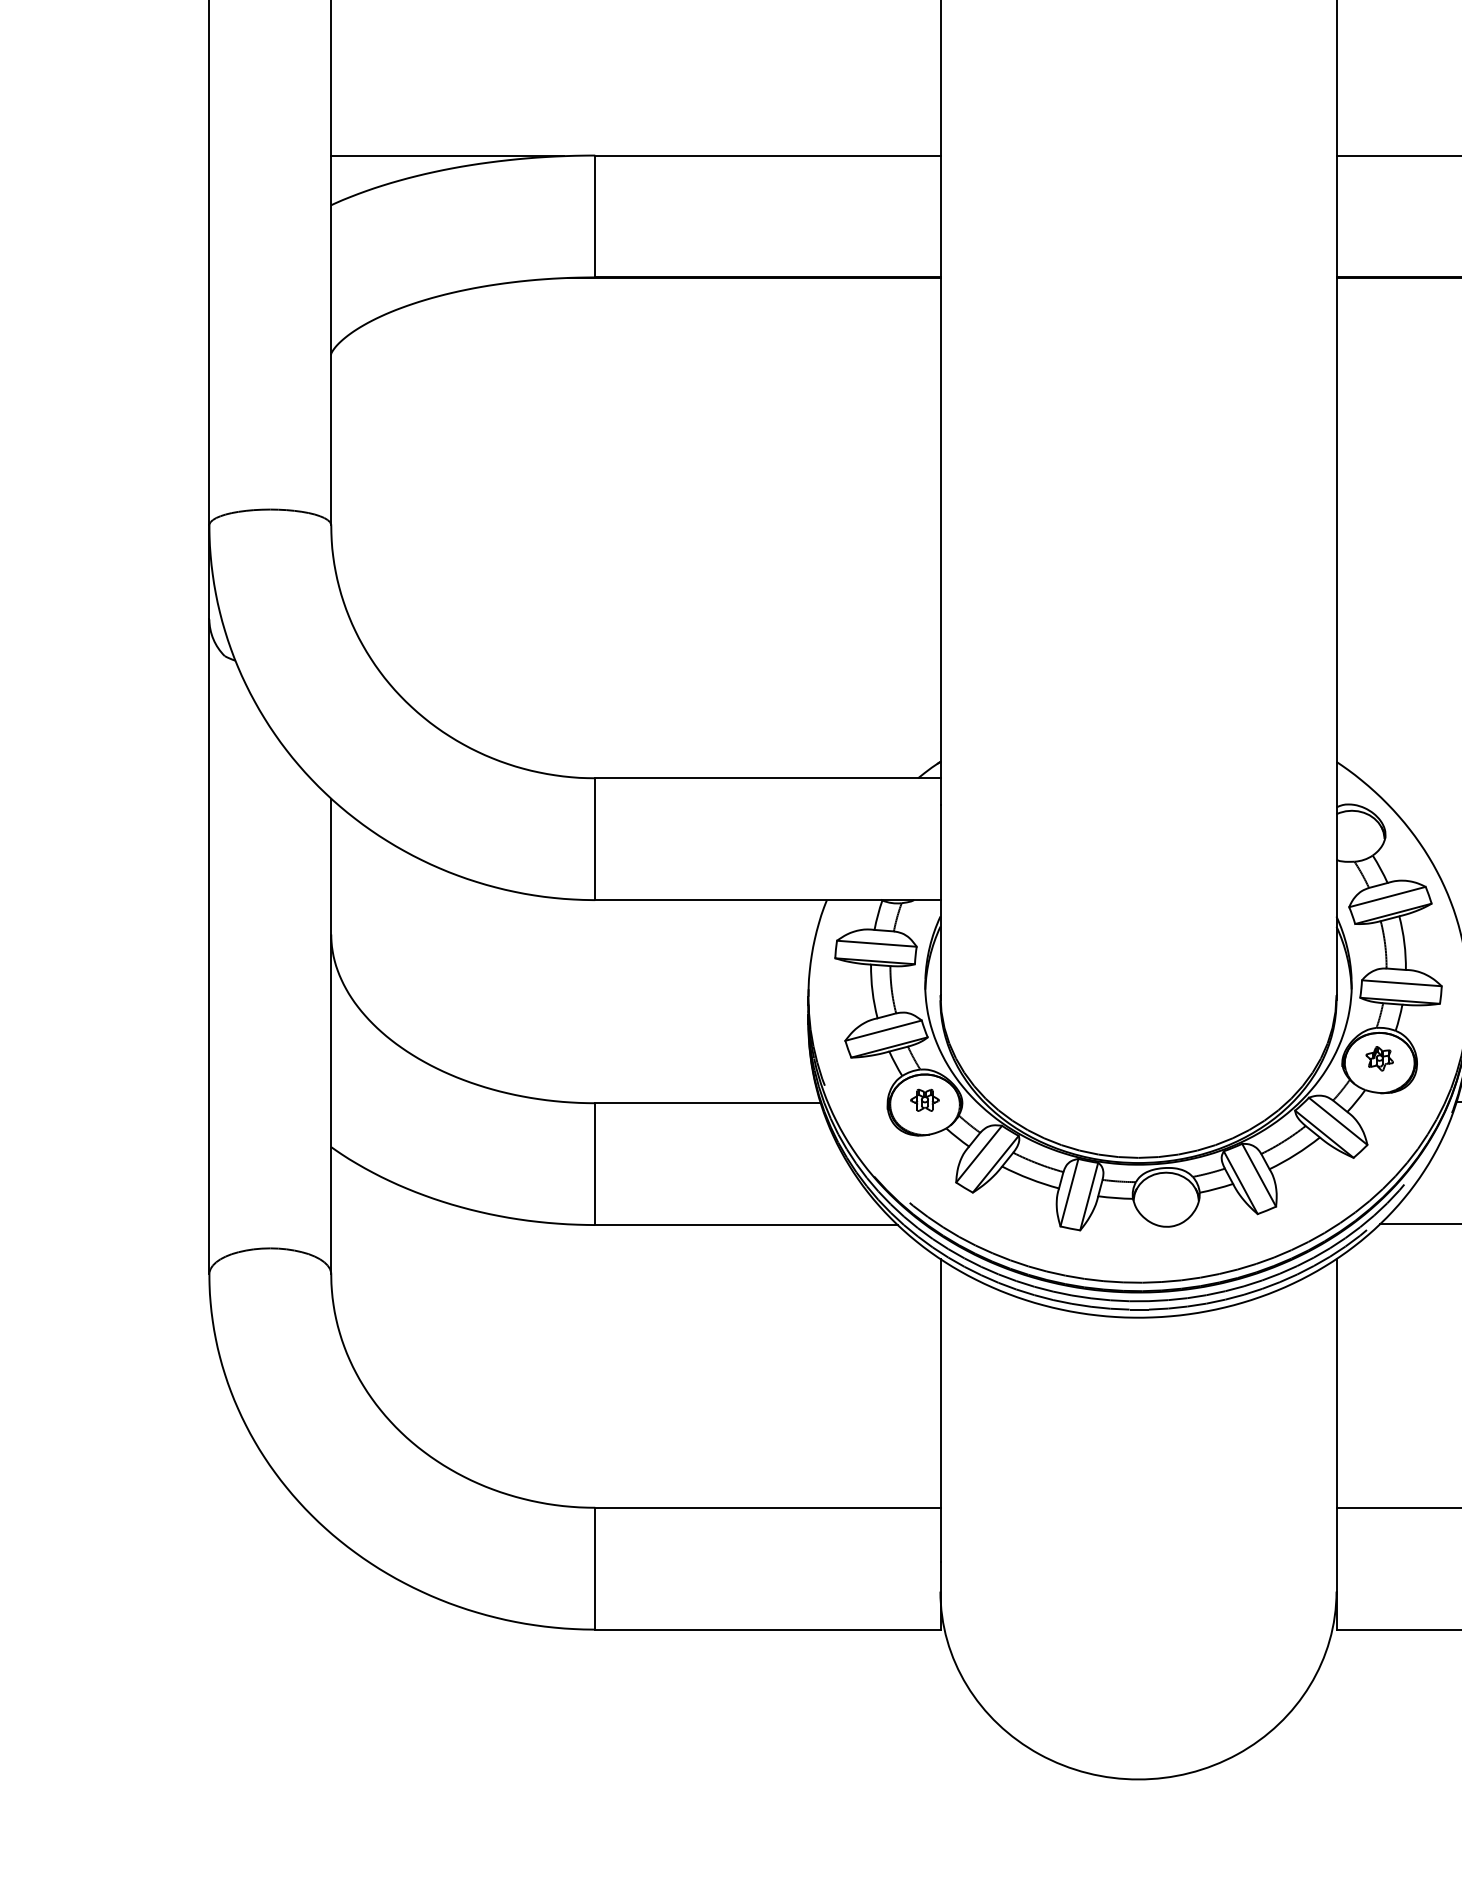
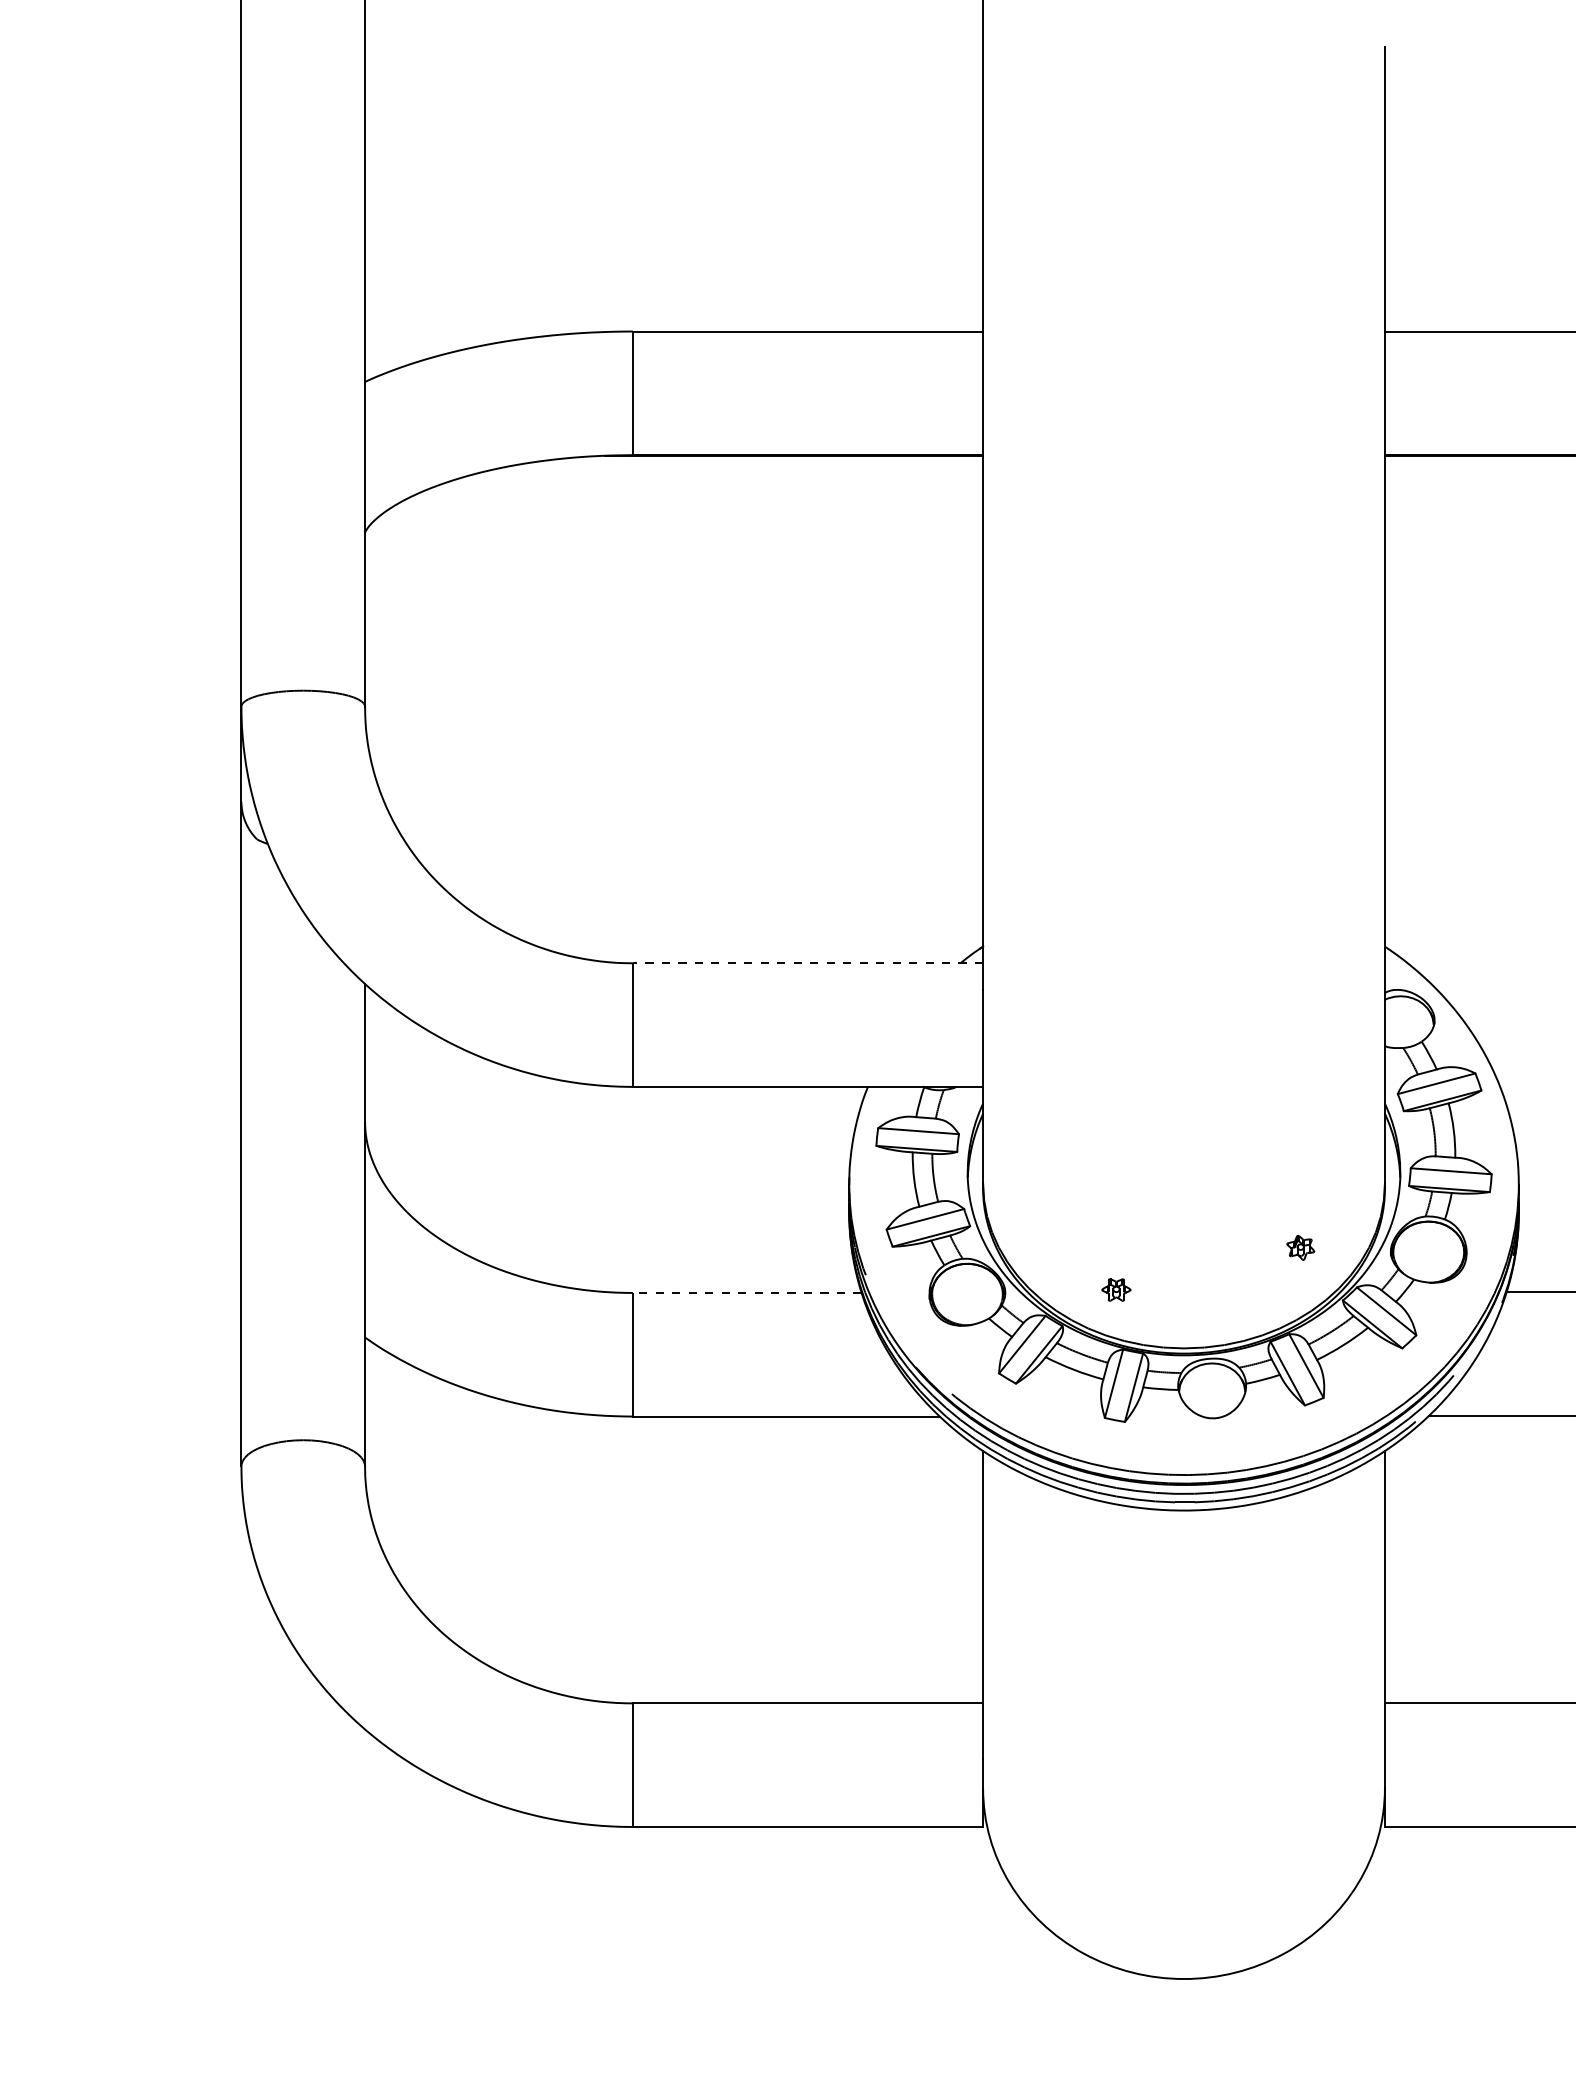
line: (447, 156) -> (483, 332), removed
line: (767, 778) -> (807, 963), solid -> dashed
part: (1379, 1058) -> (1300, 1247), moved
part: (925, 1099) -> (1116, 1289), moved
line: (707, 1102) -> (746, 1292), solid -> dashed

